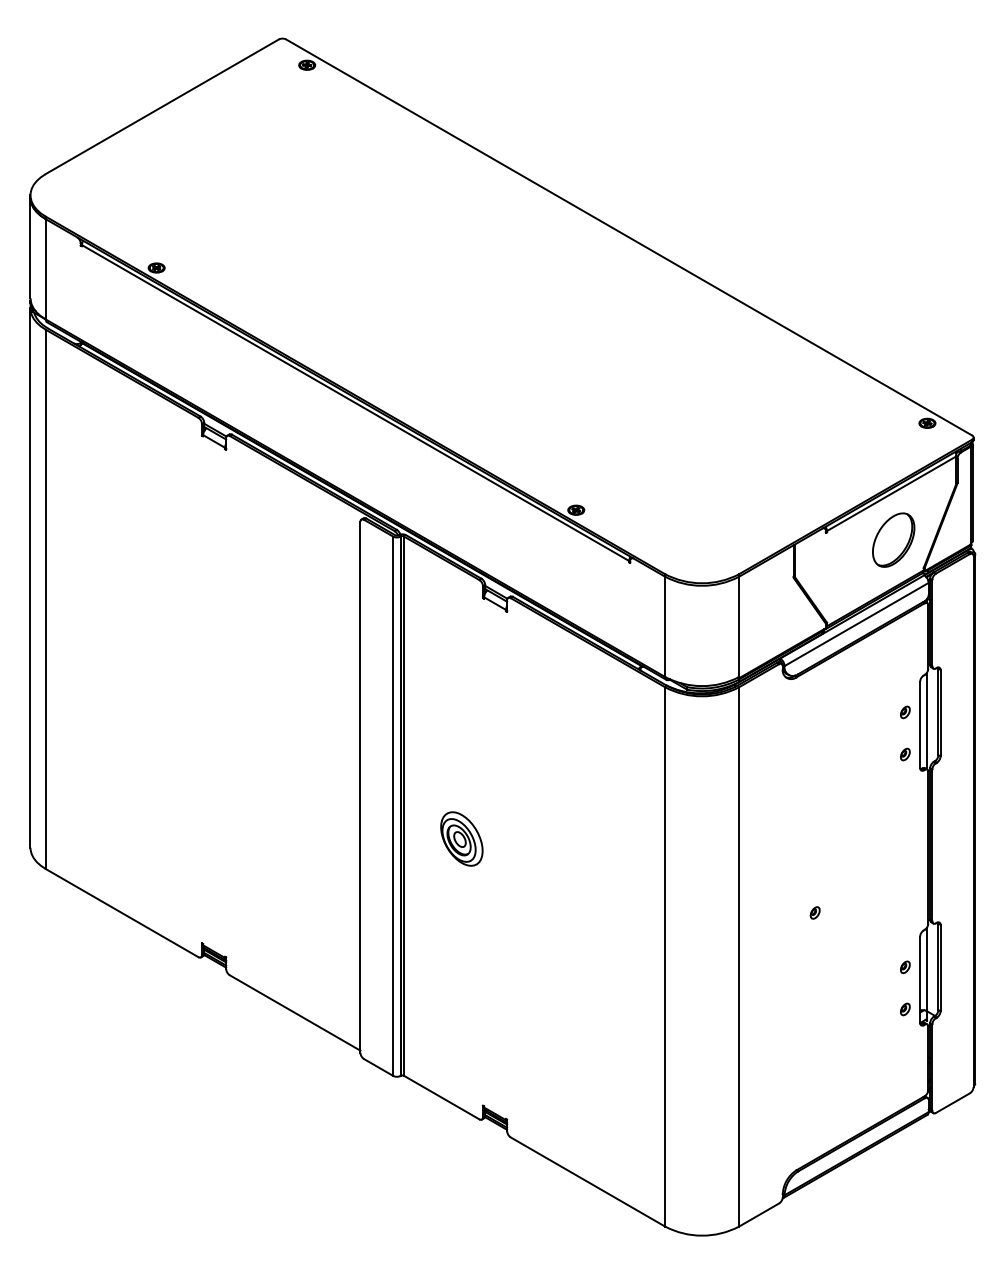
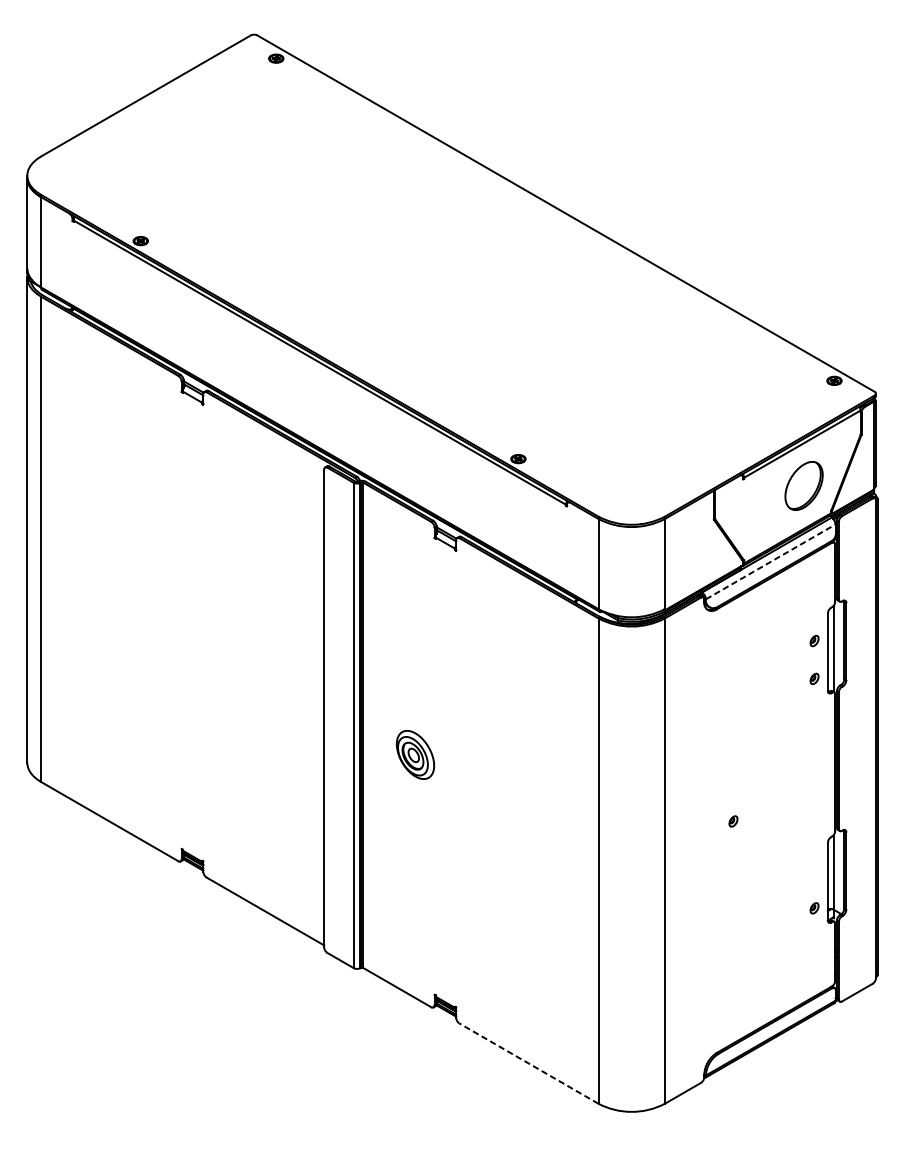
line: (857, 624) -> (771, 561), solid -> dashed
part: (905, 967) -> (814, 870), removed
line: (587, 1181) -> (528, 1063), solid -> dashed

